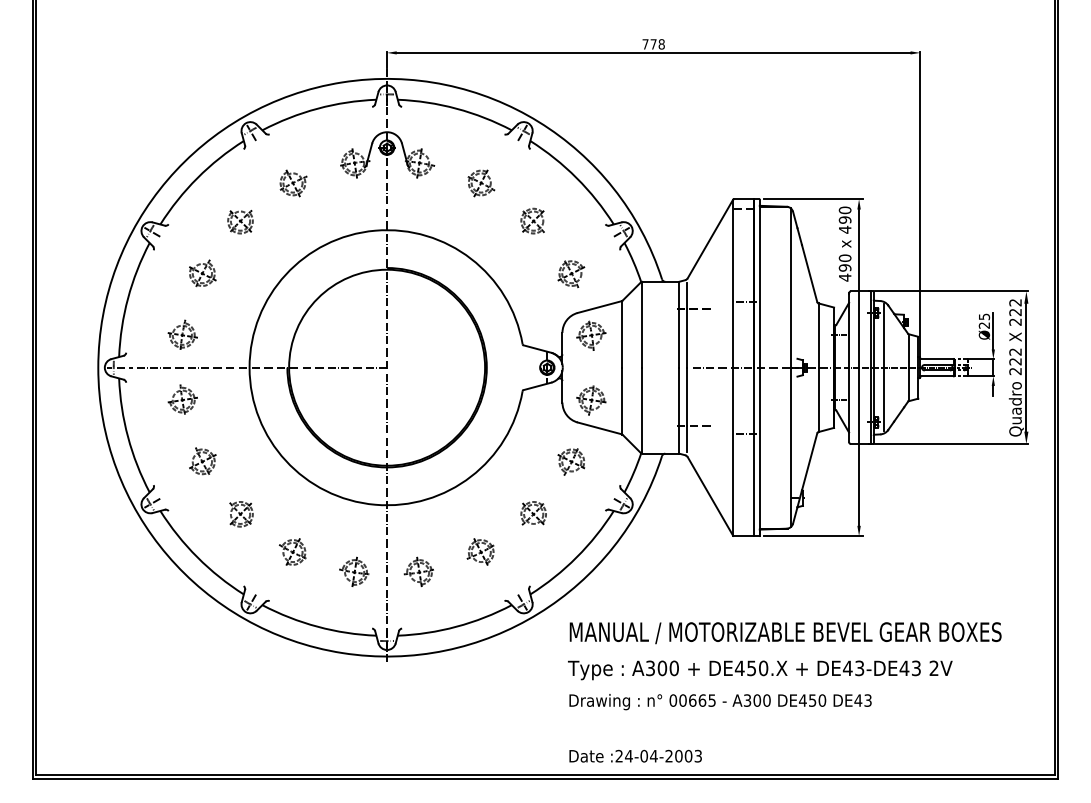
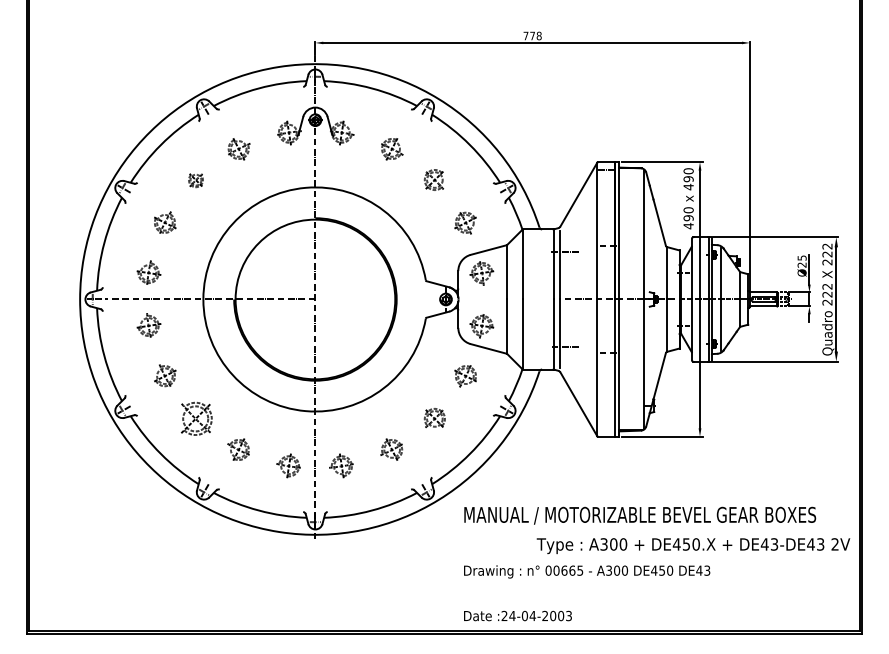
part: (239, 221) -> (195, 180), size x0.7
part: (241, 513) -> (196, 418), size x1.6
text: (760, 669) -> (693, 545), moved

